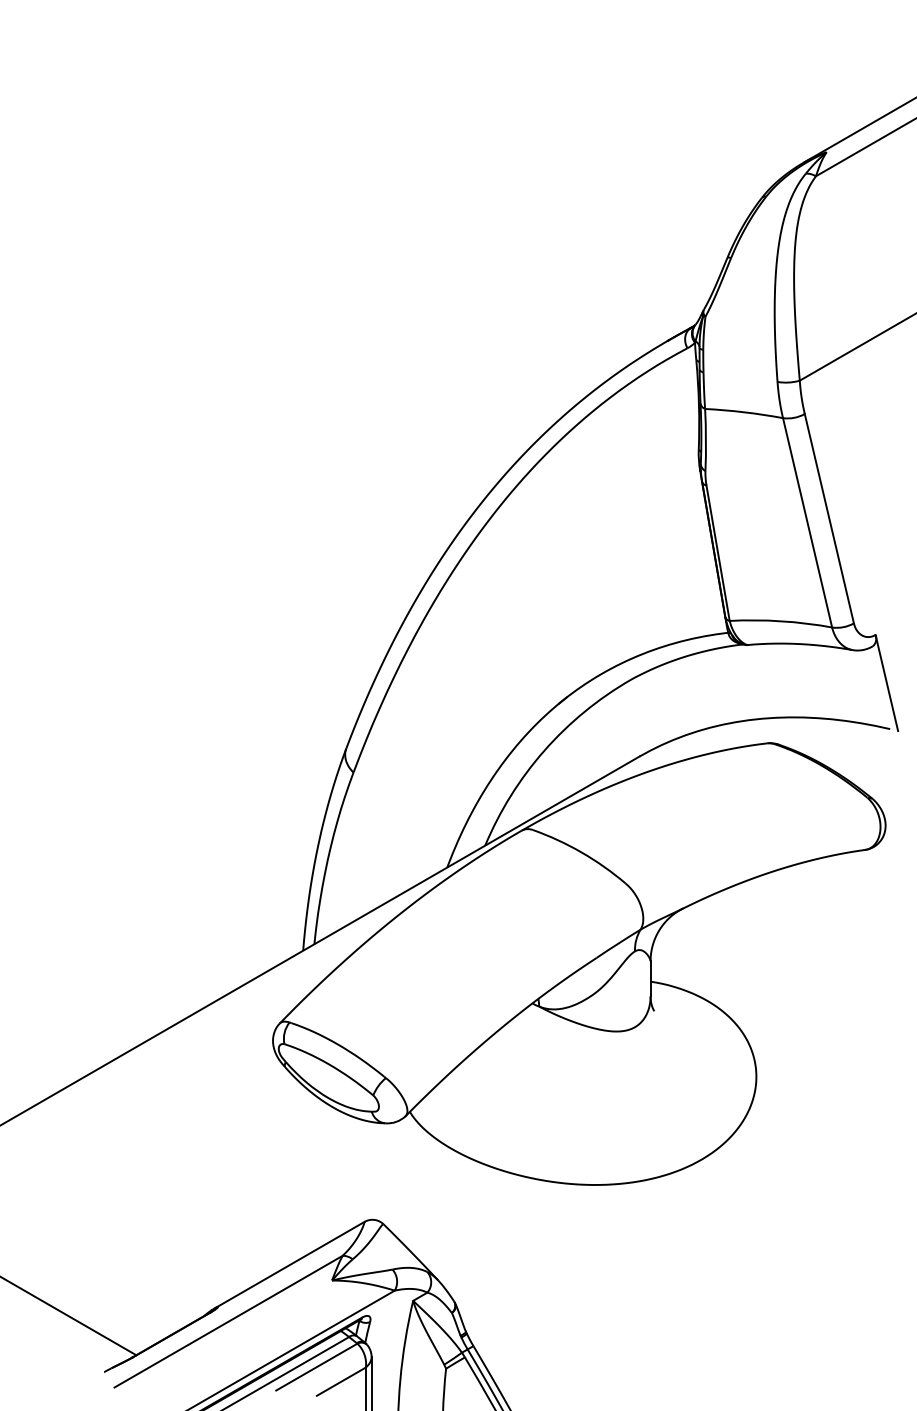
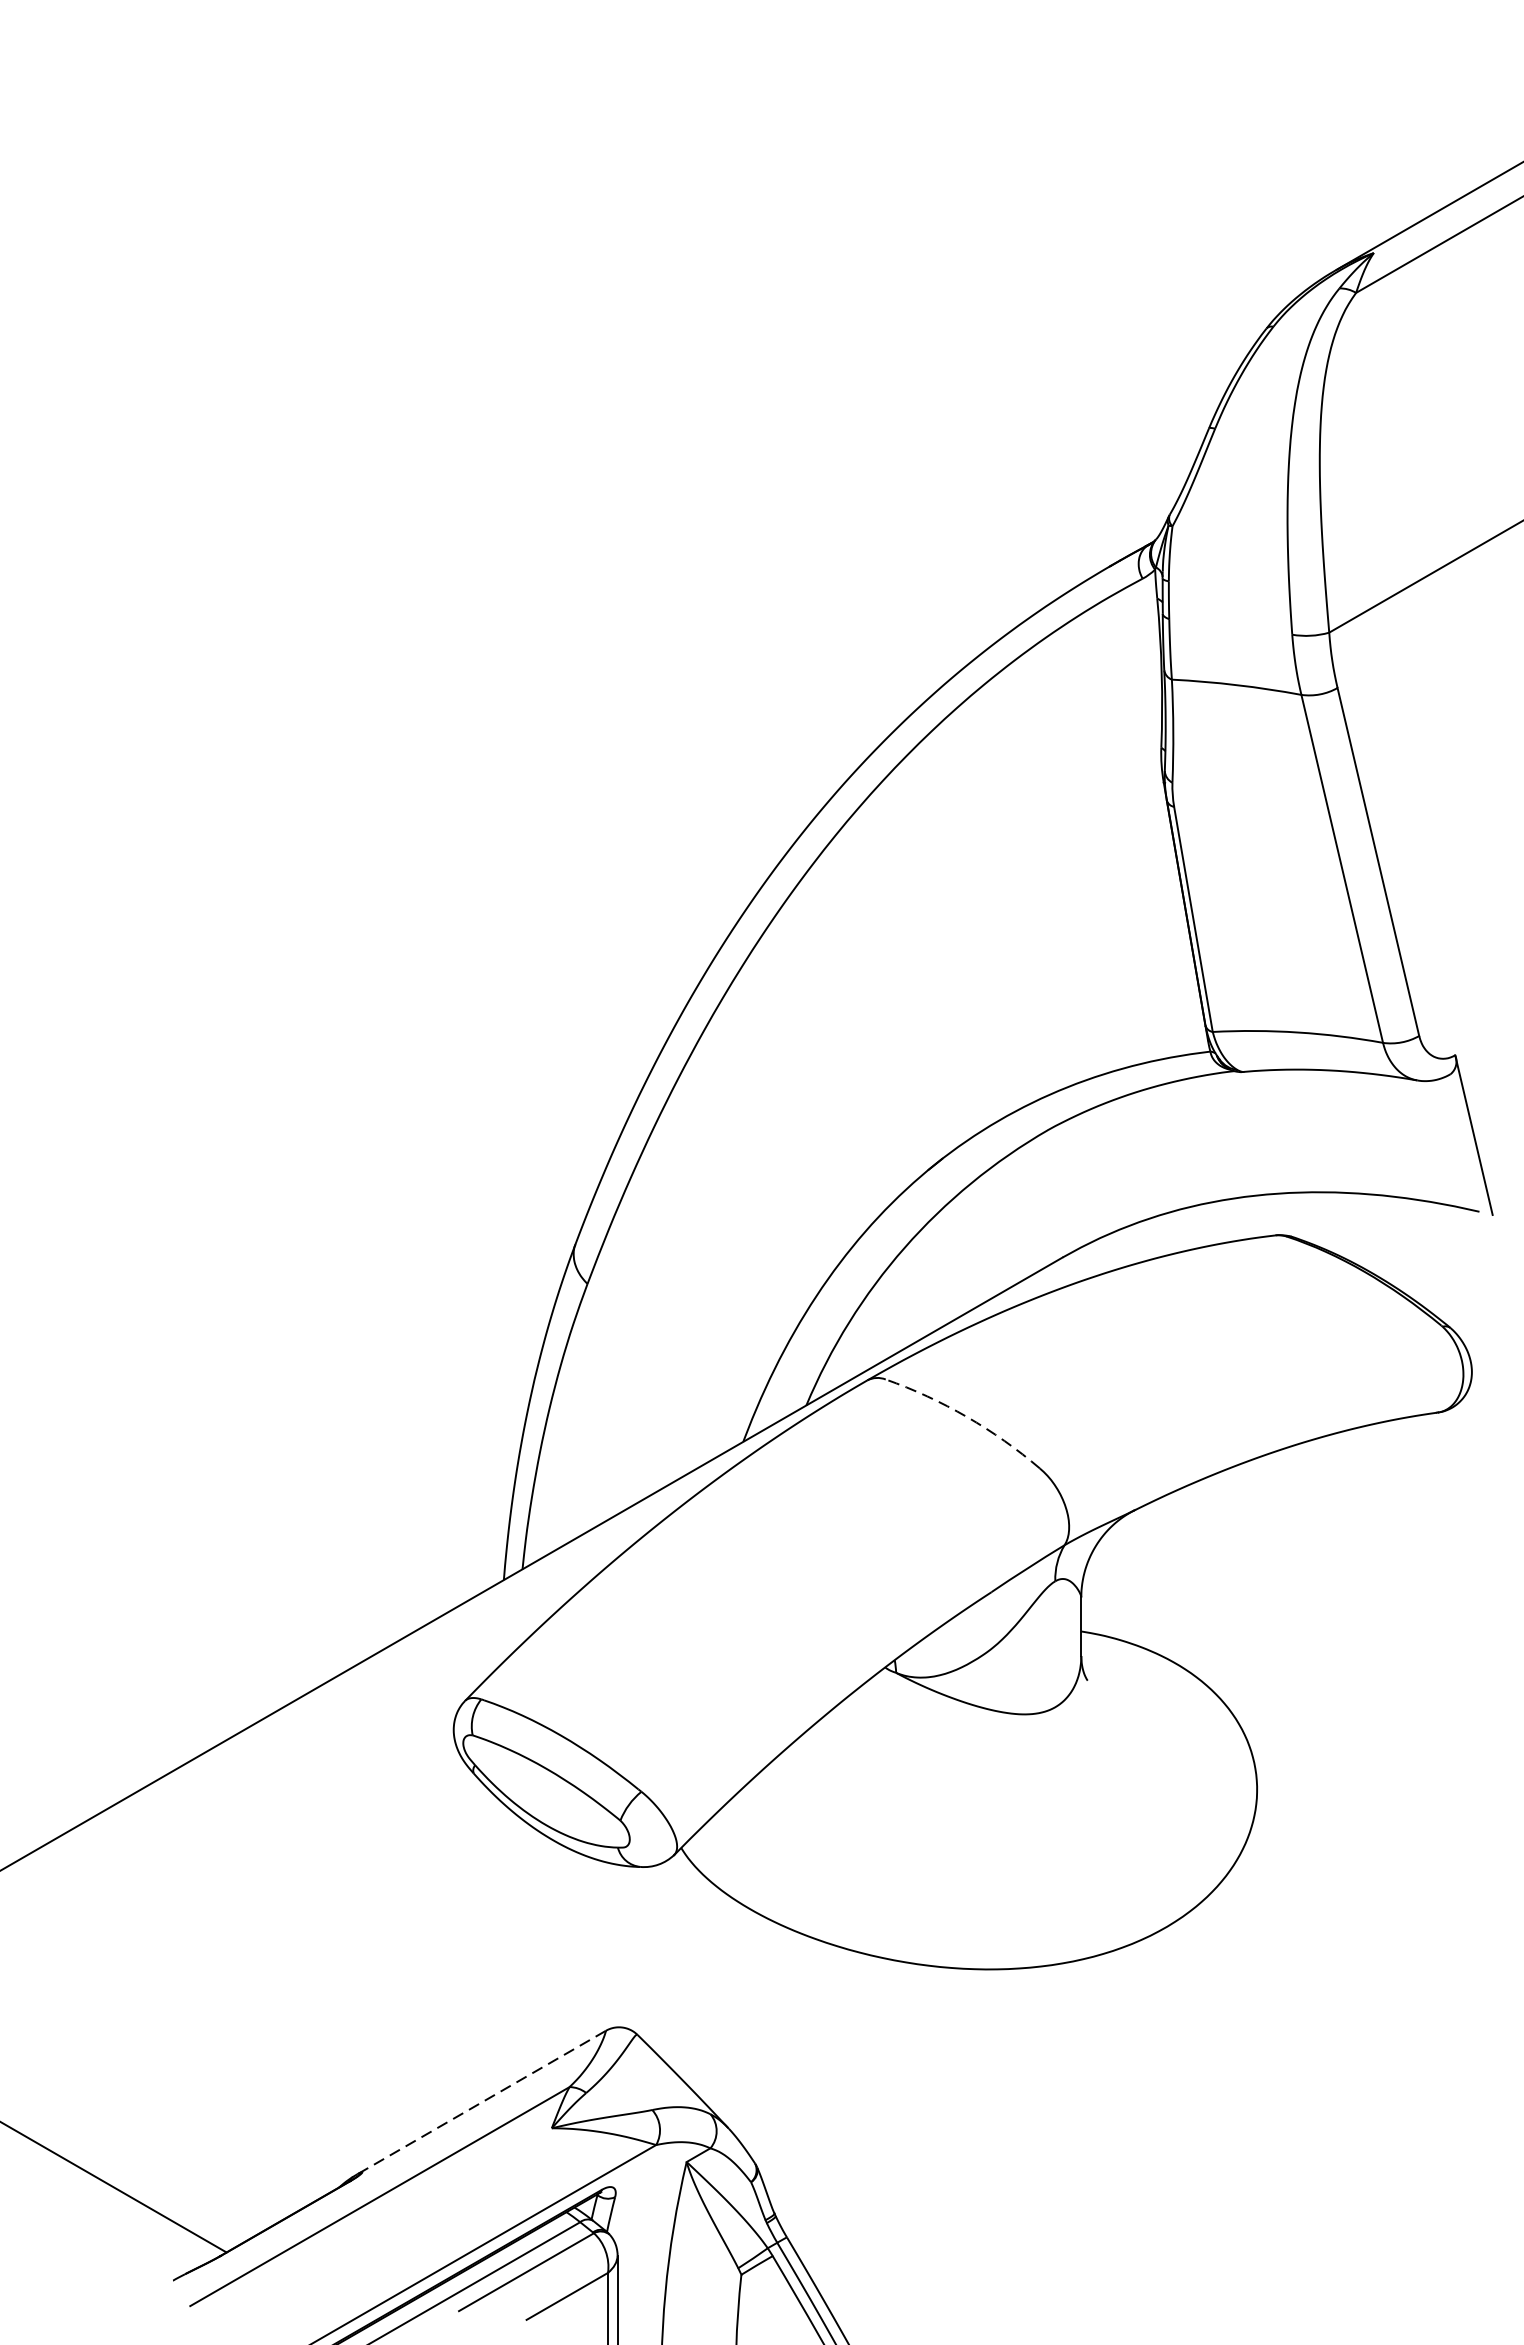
arc: (581, 852) -> (966, 1416), solid -> dashed
line: (289, 1265) -> (481, 2103), solid -> dashed

